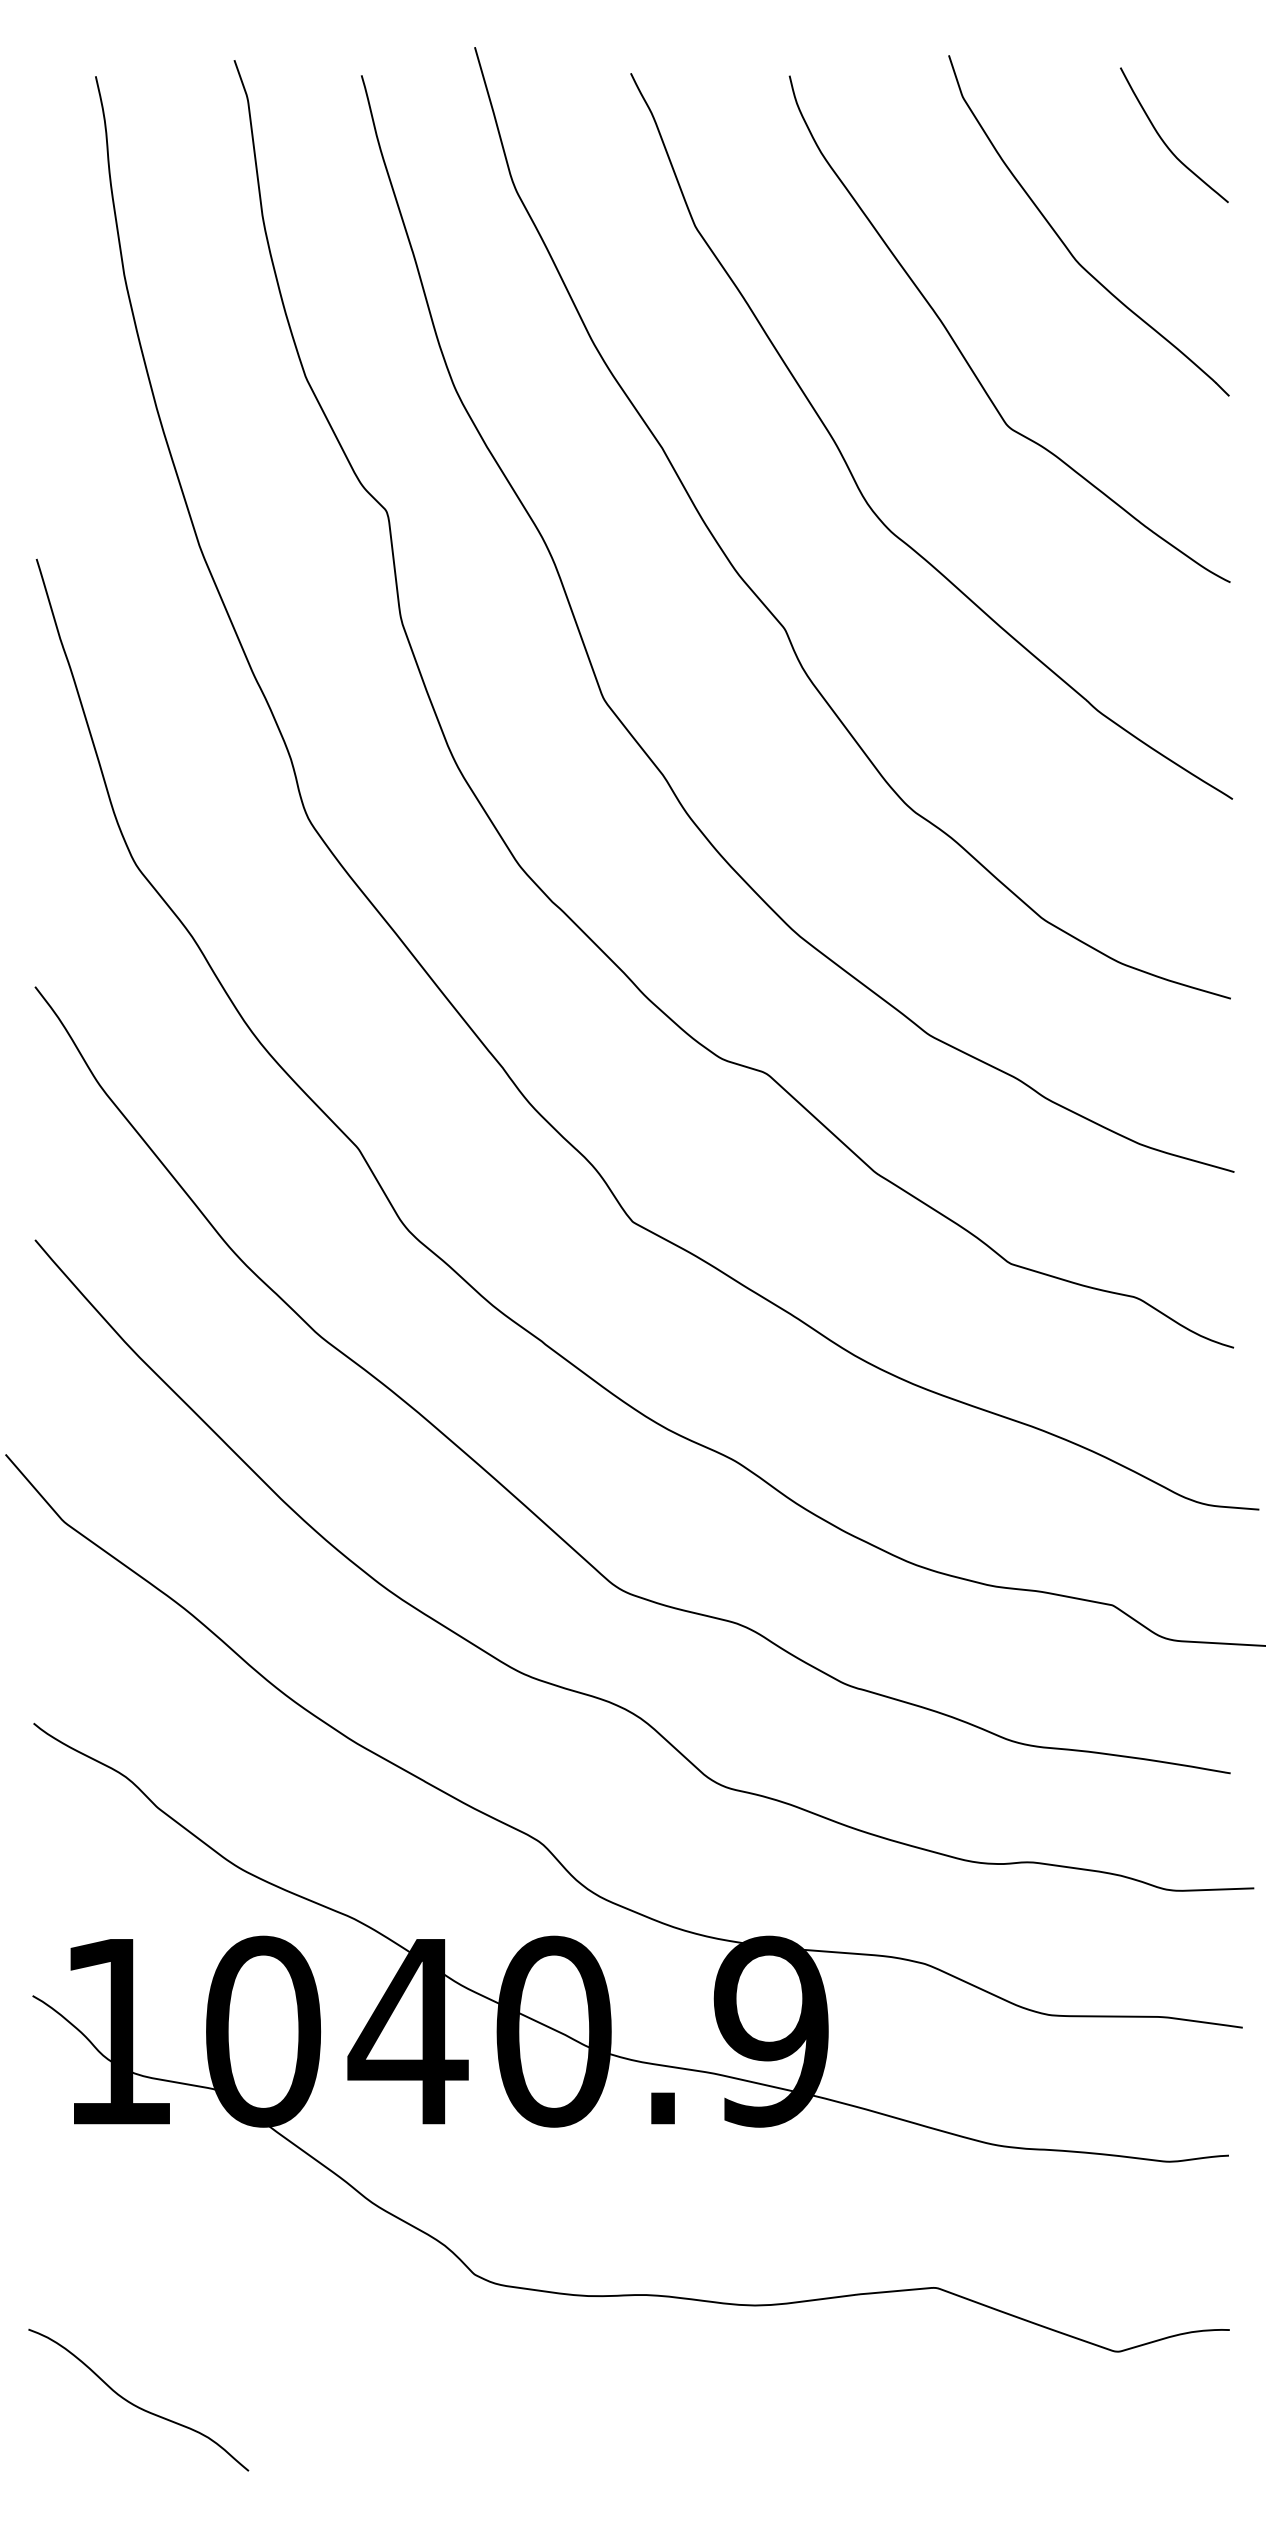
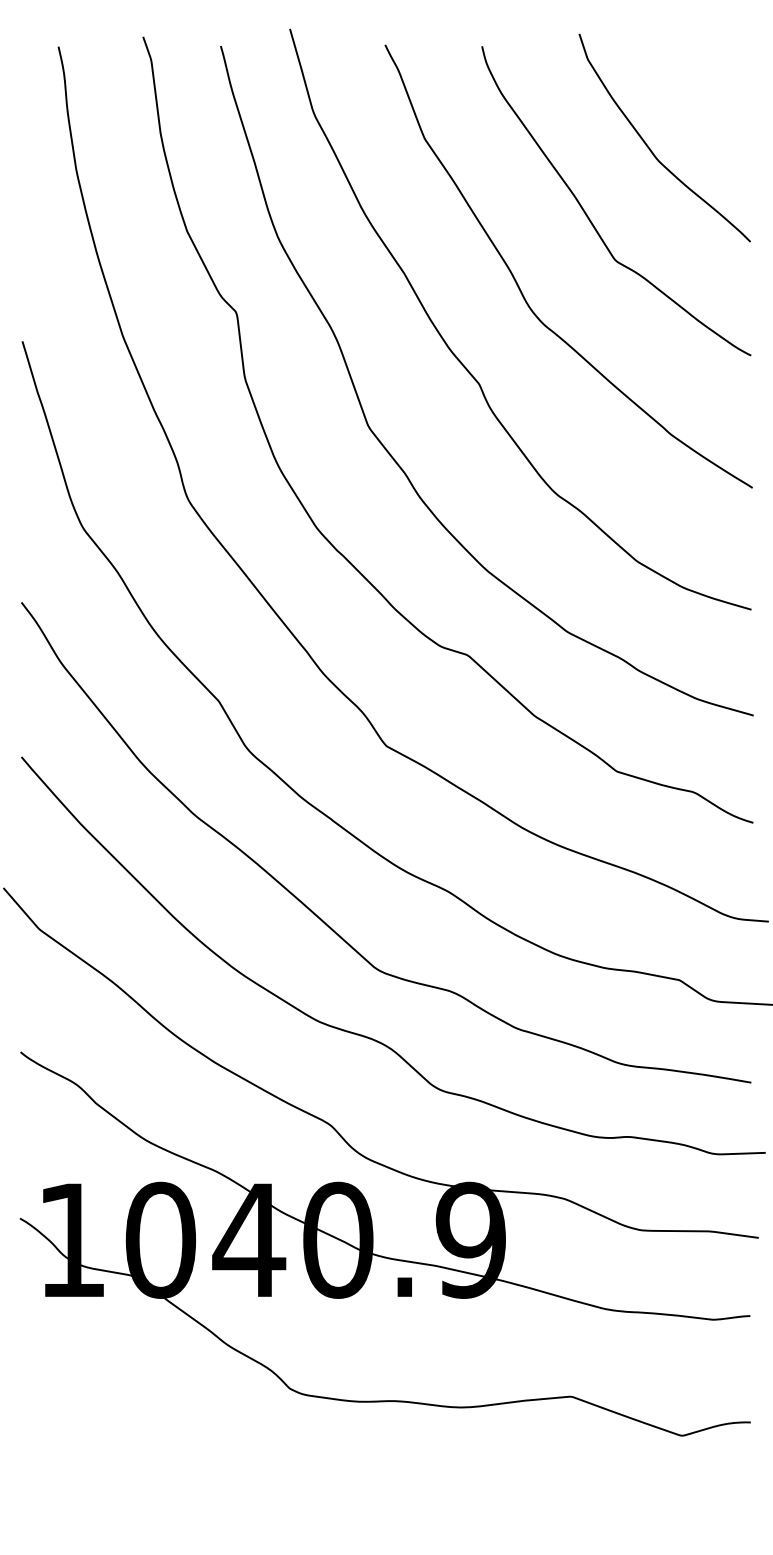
curve: (1165, 141) -> (711, 86), removed
curve: (135, 2403) -> (82, 1467), removed

